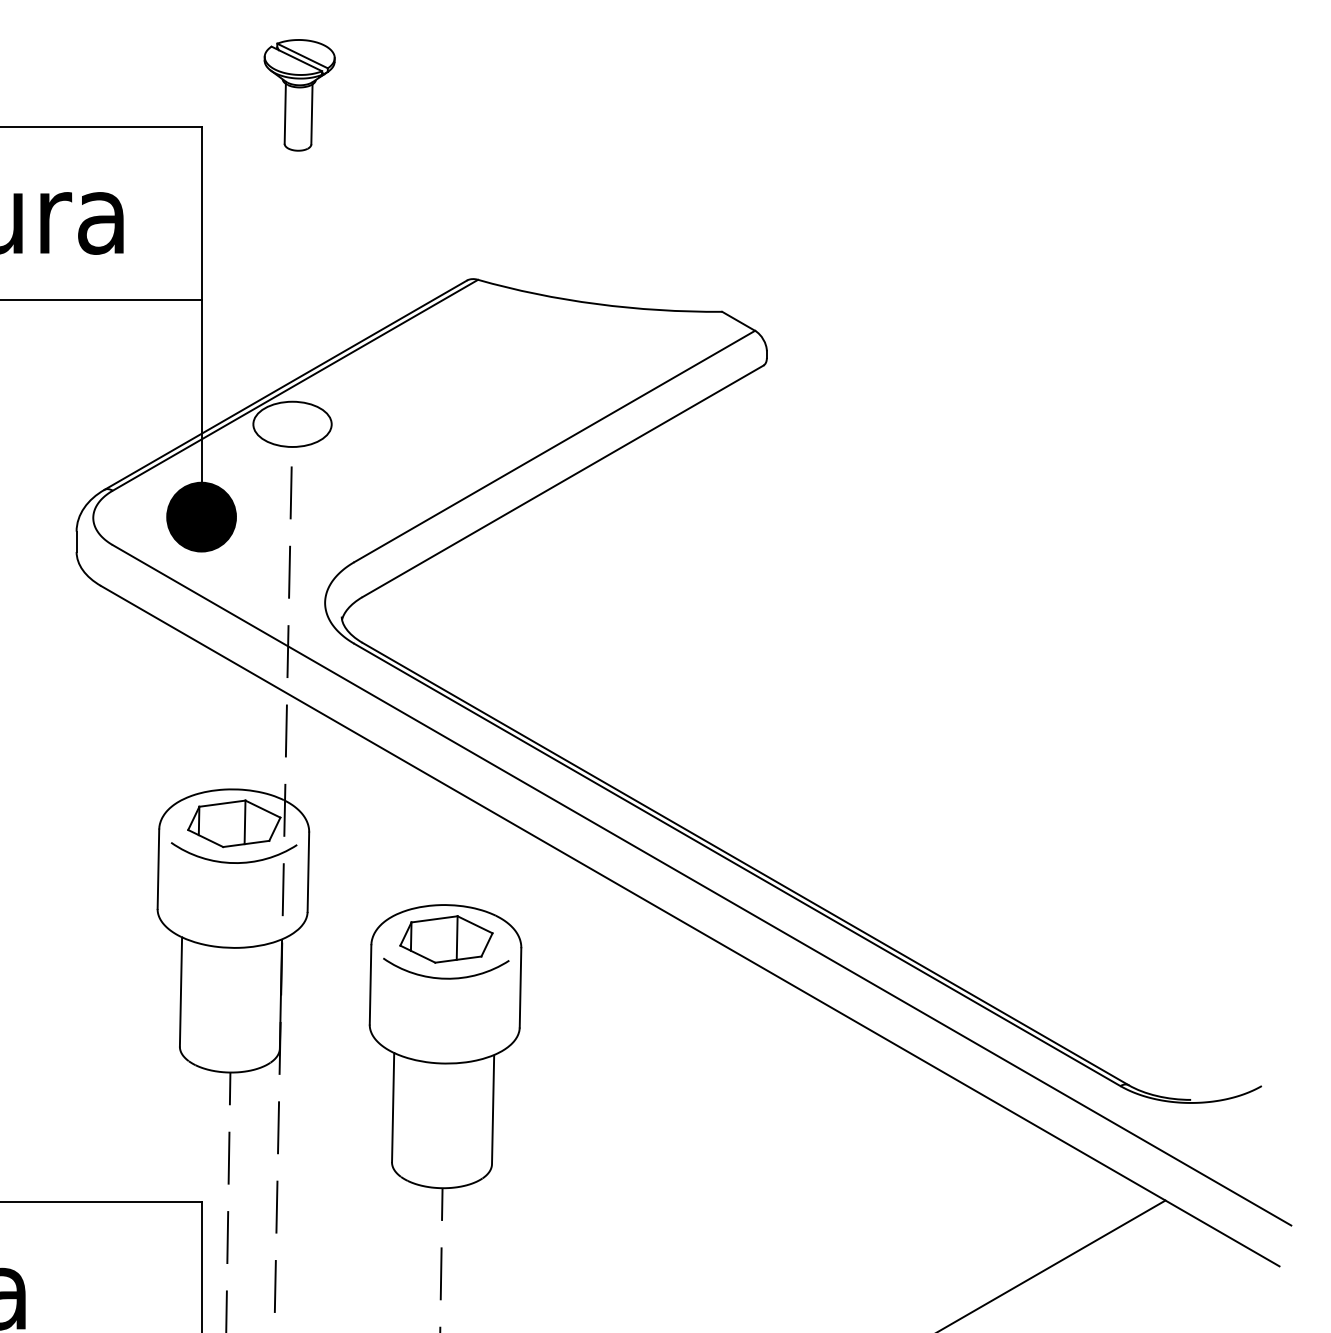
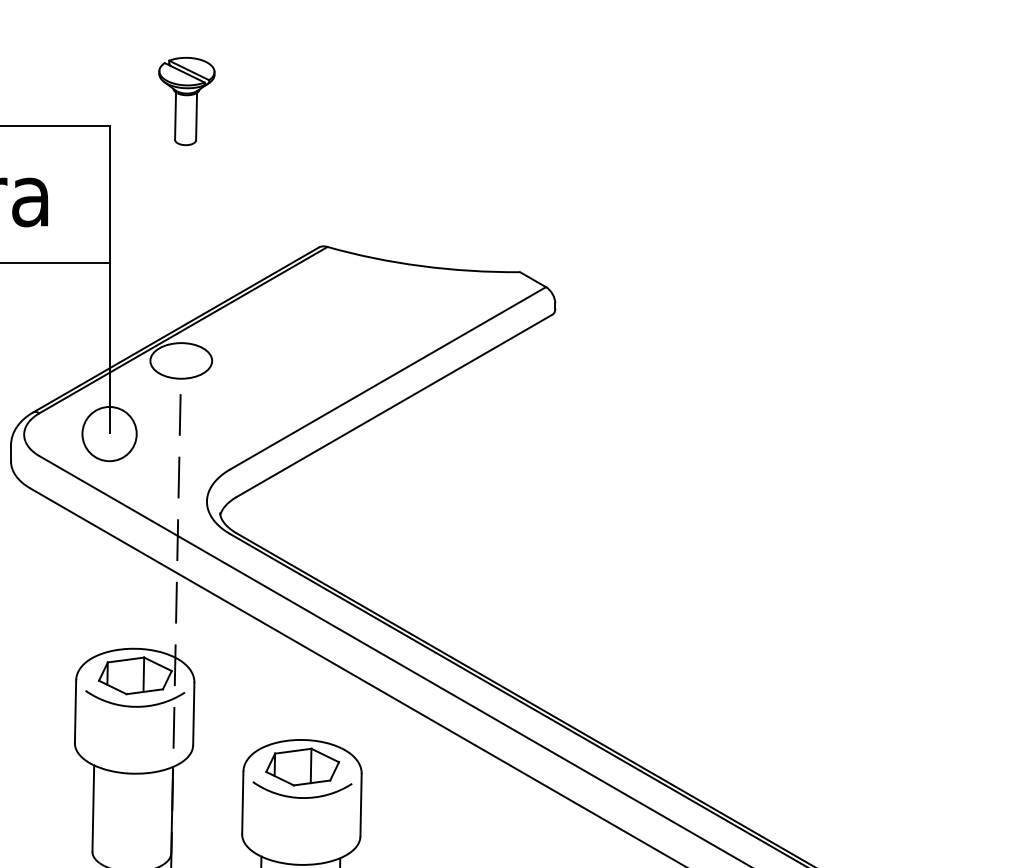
fill: (201, 516) -> (109, 433), removed

